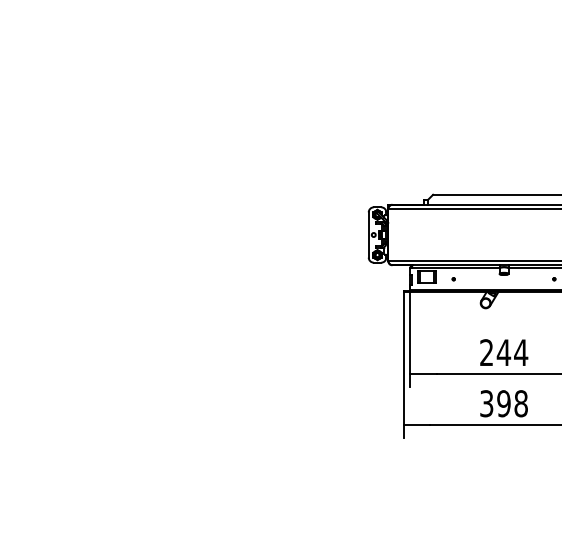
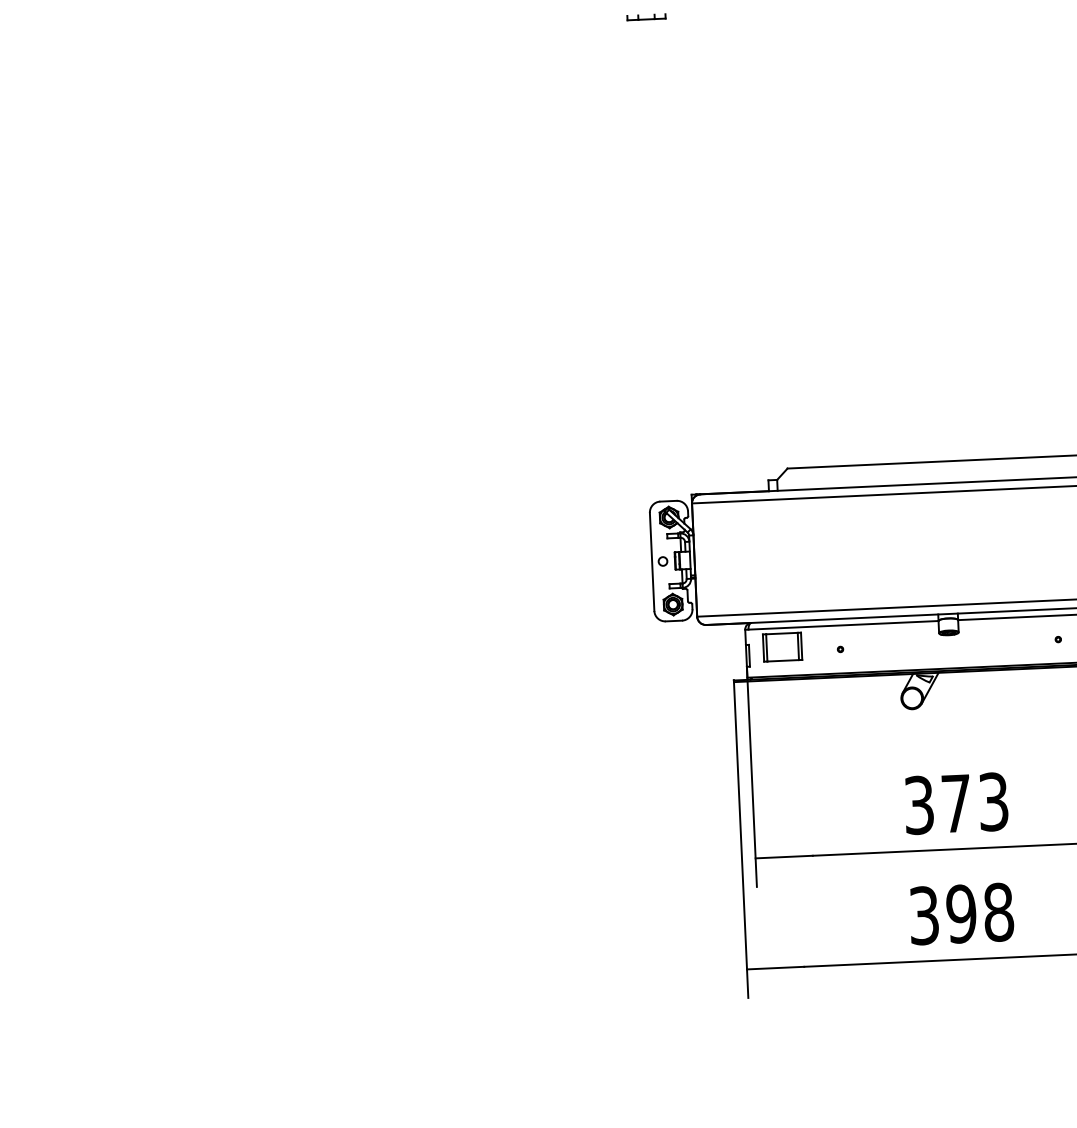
text: (504, 352) -> (957, 803), 244 -> 373

